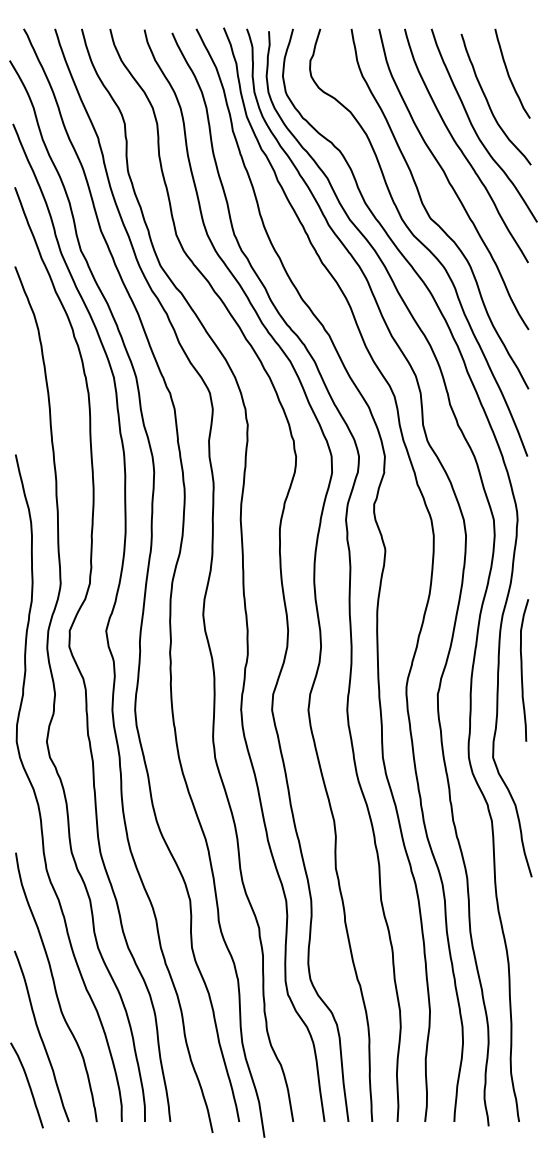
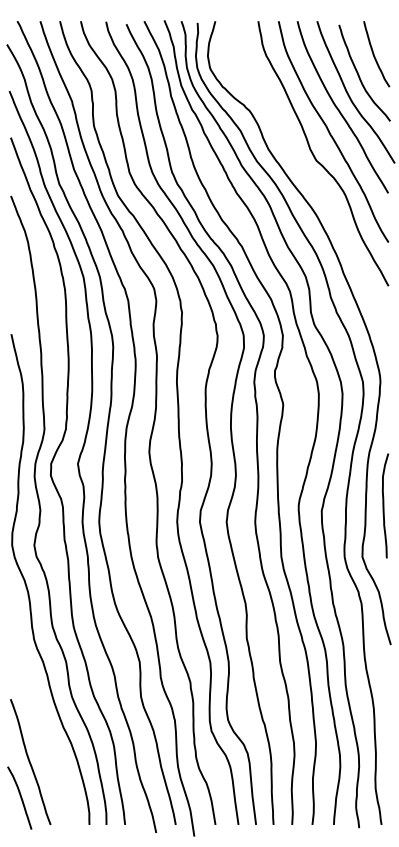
curve: (418, 241) -> (307, 177), removed
curve: (523, 669) -> (384, 505), moved
curve: (55, 988) -> (40, 726), removed

